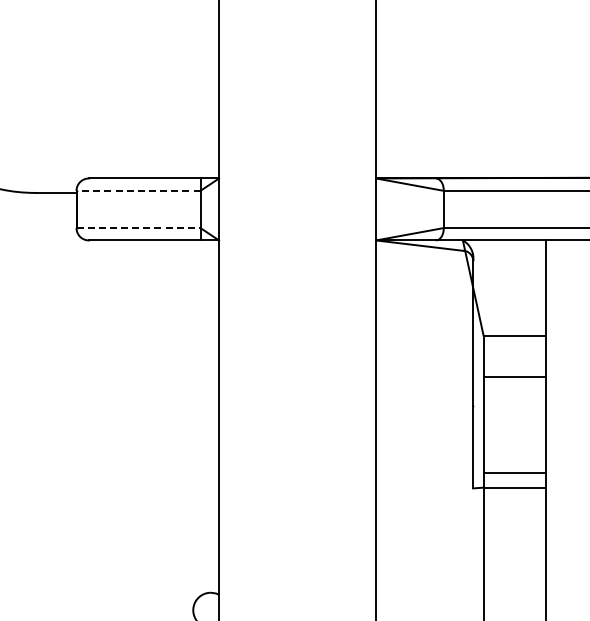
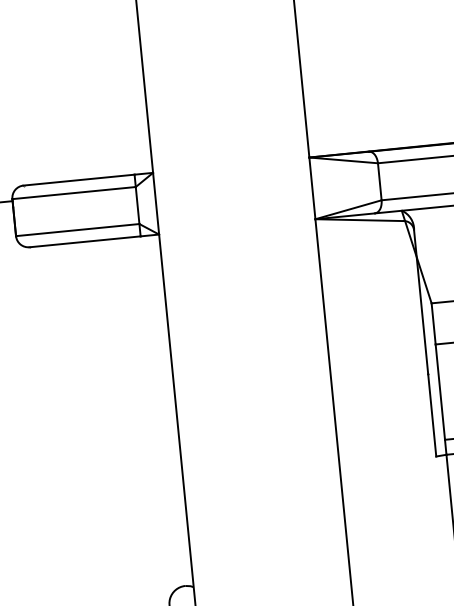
line: (138, 190) -> (74, 192), dashed -> solid
line: (138, 228) -> (77, 230), dashed -> solid

